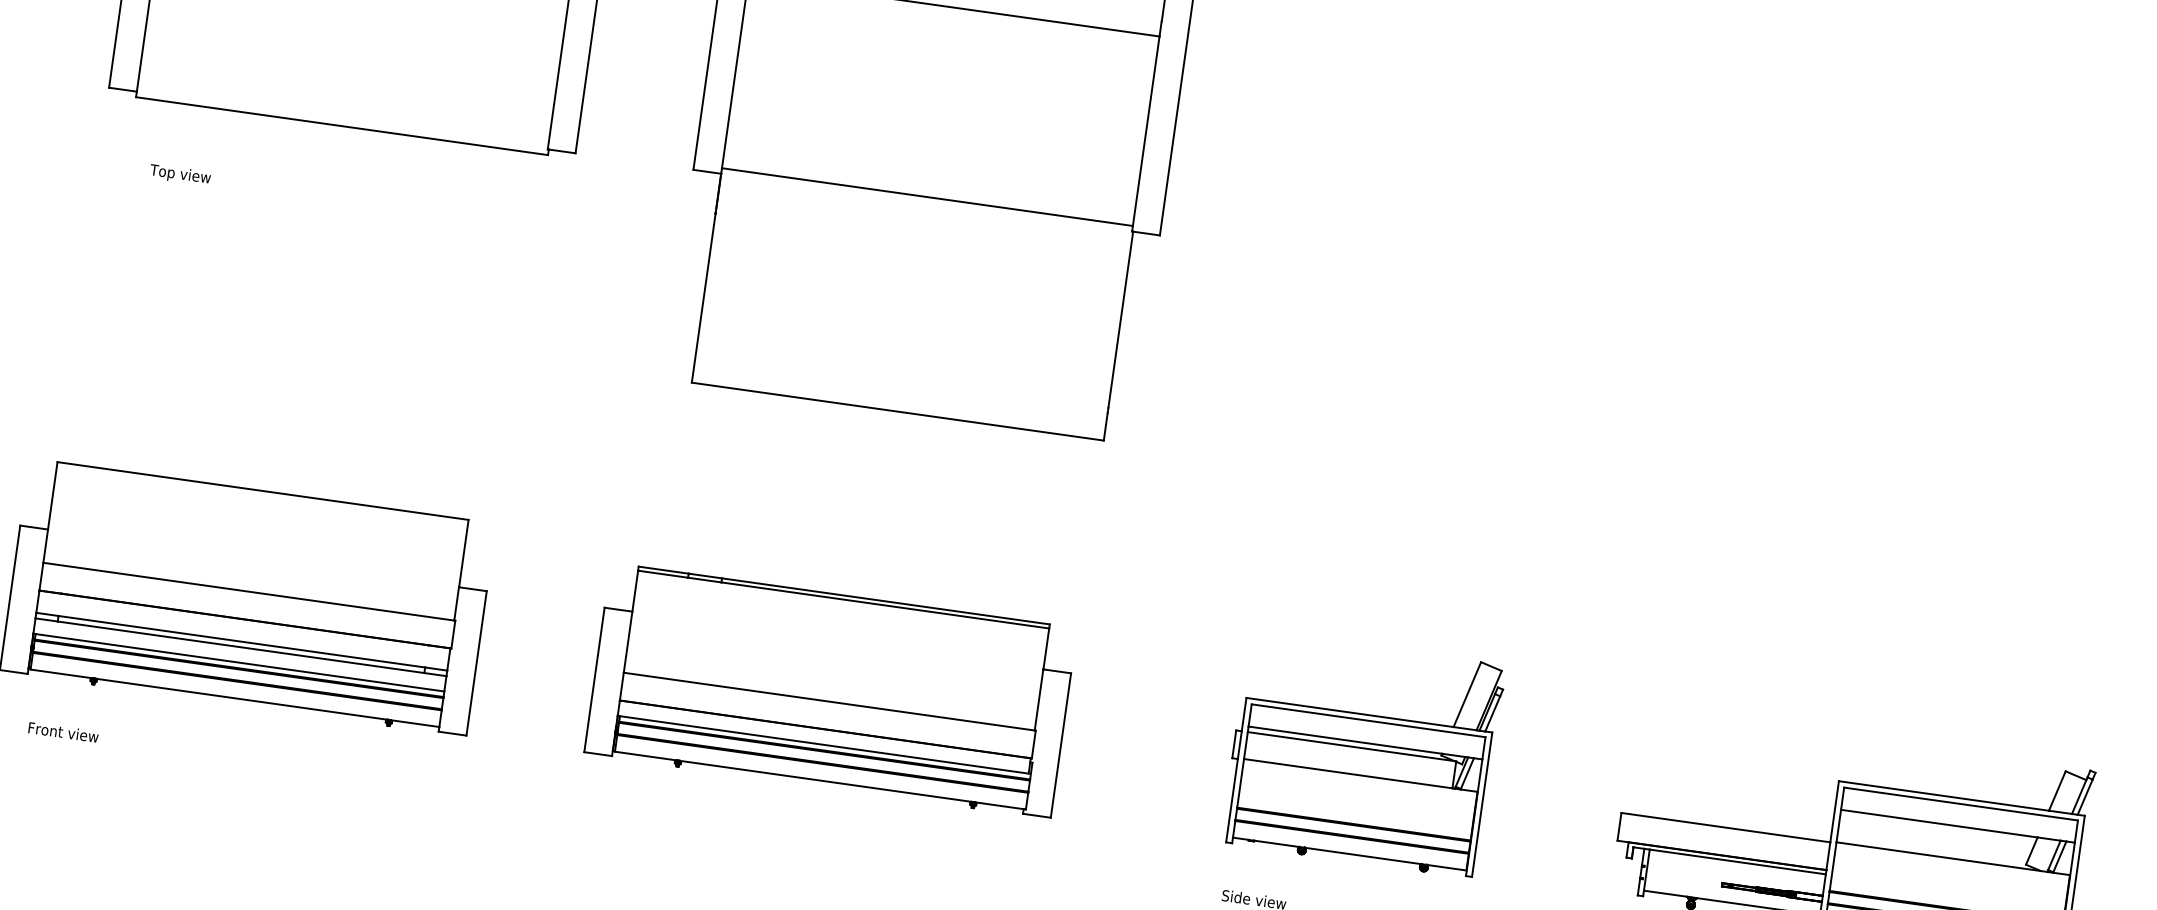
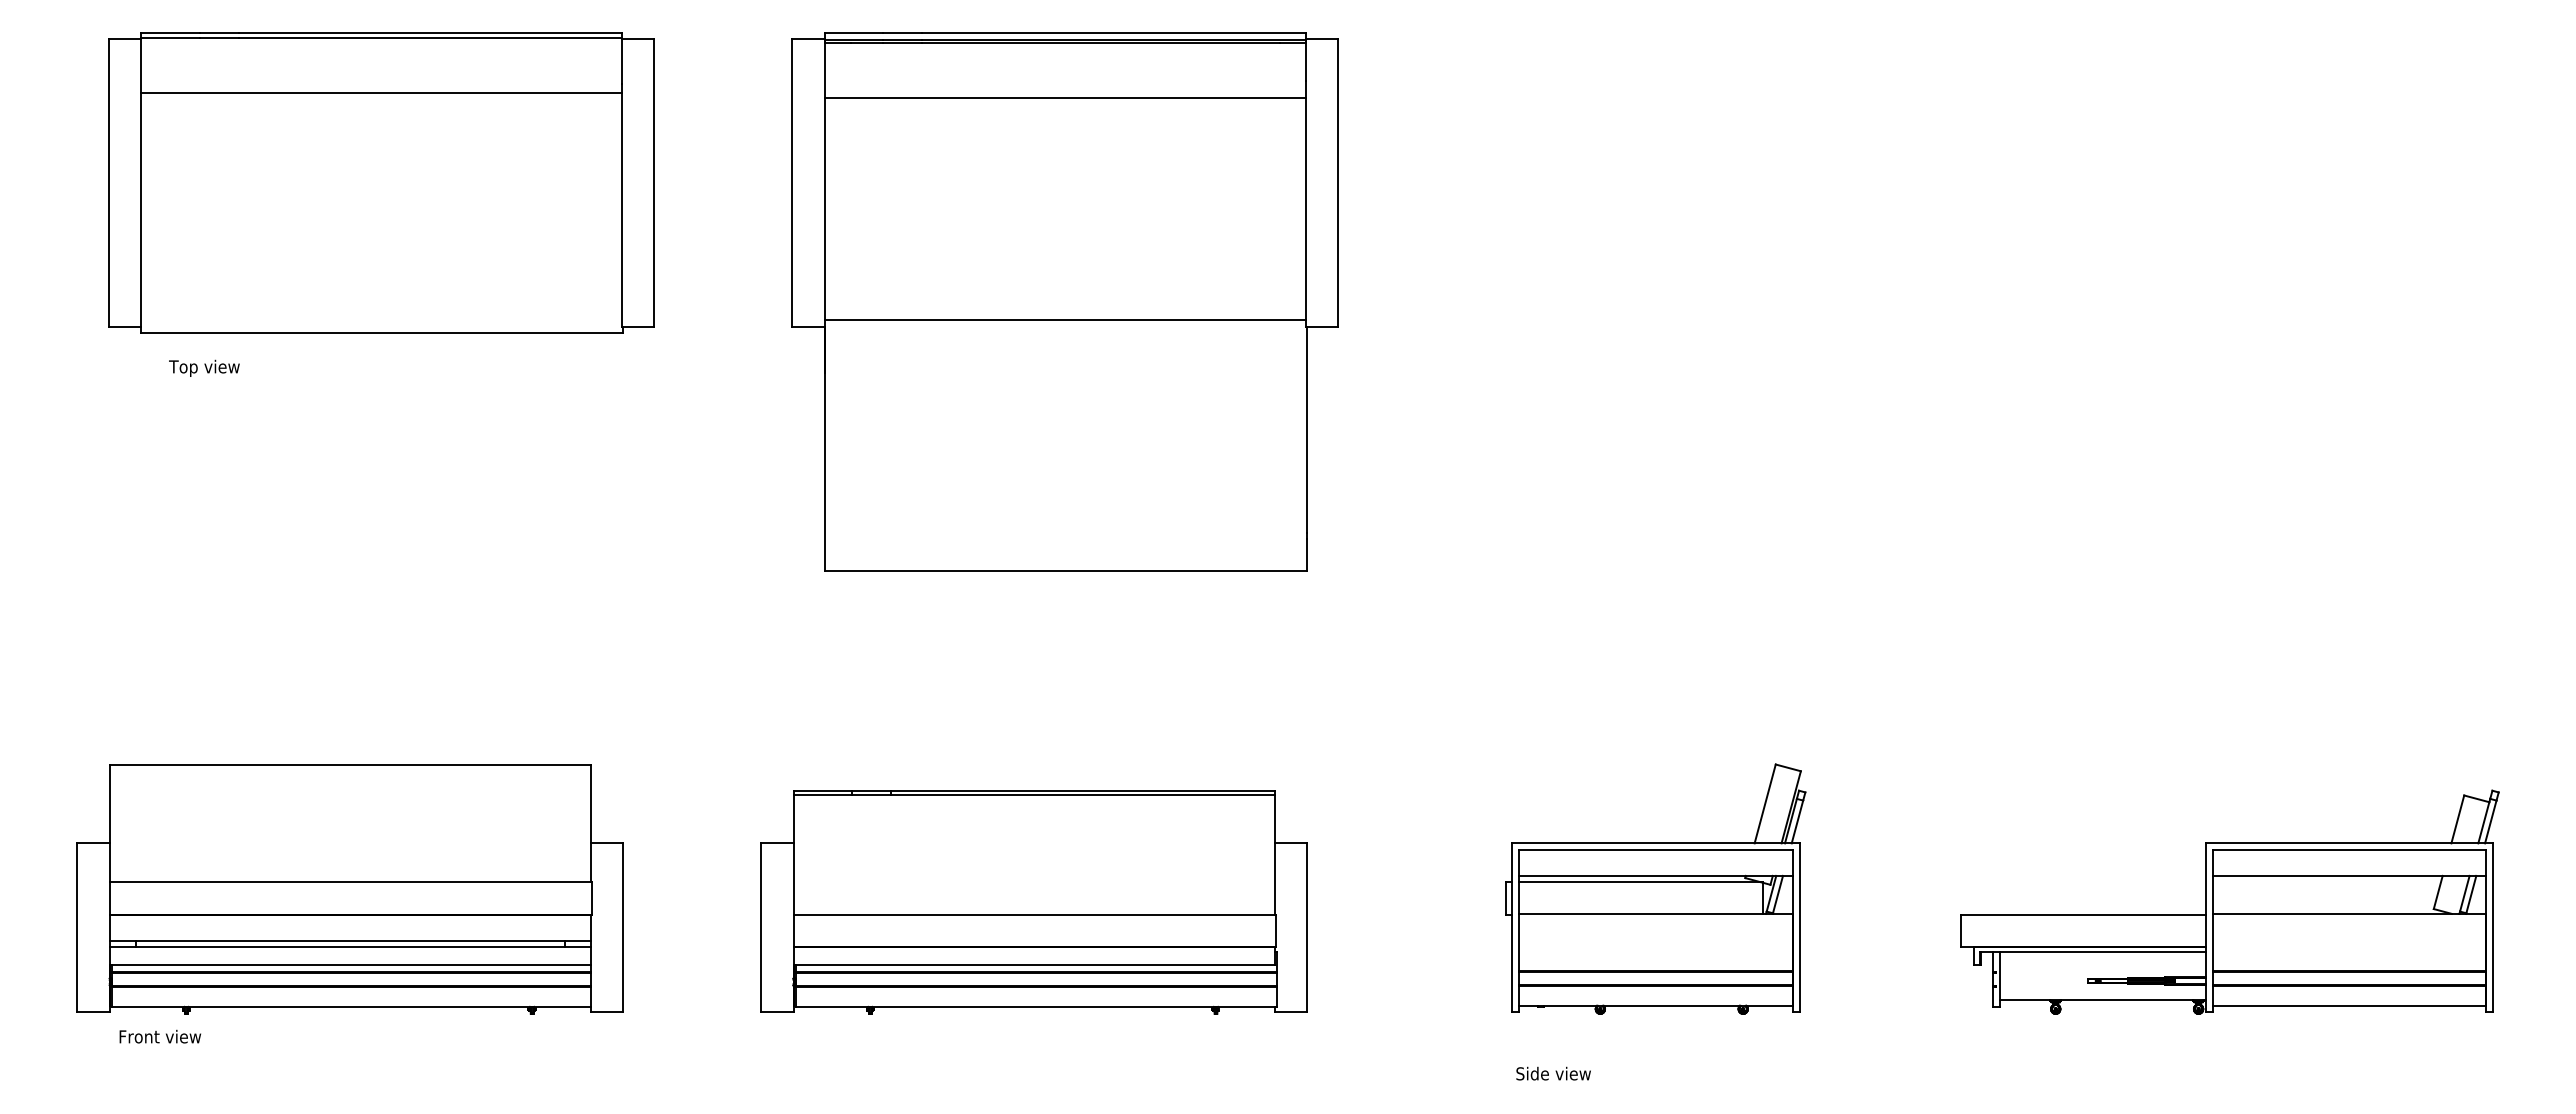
text: (180, 174) -> (204, 367), moved
text: (62, 732) -> (159, 1036), moved

